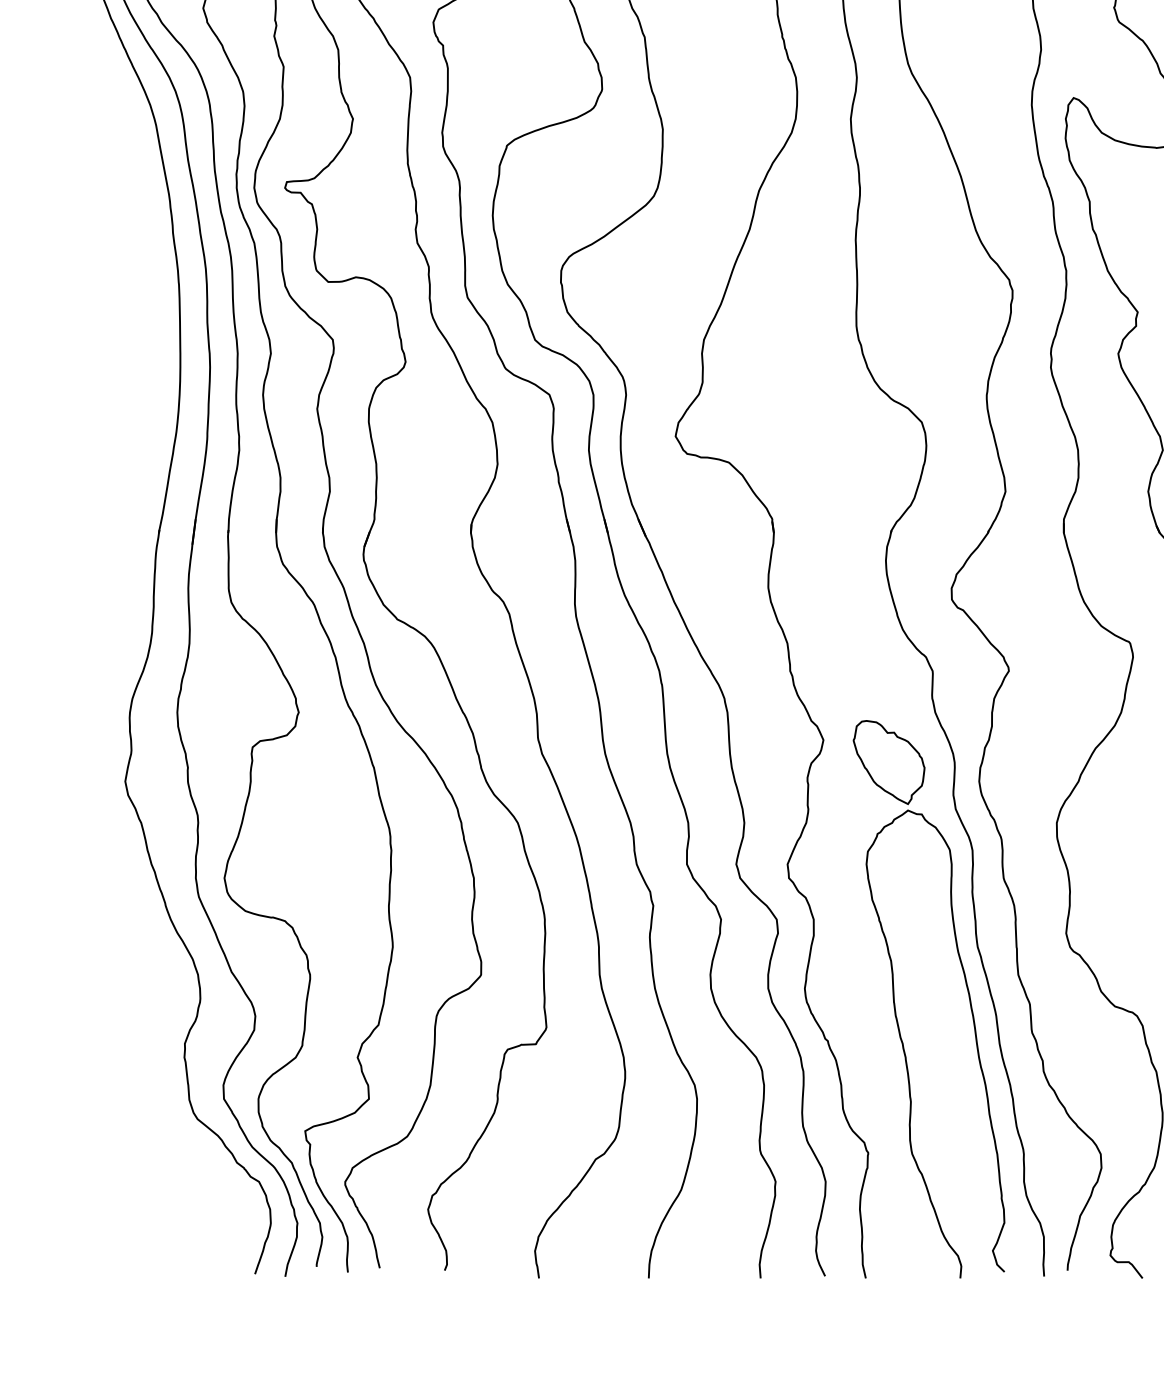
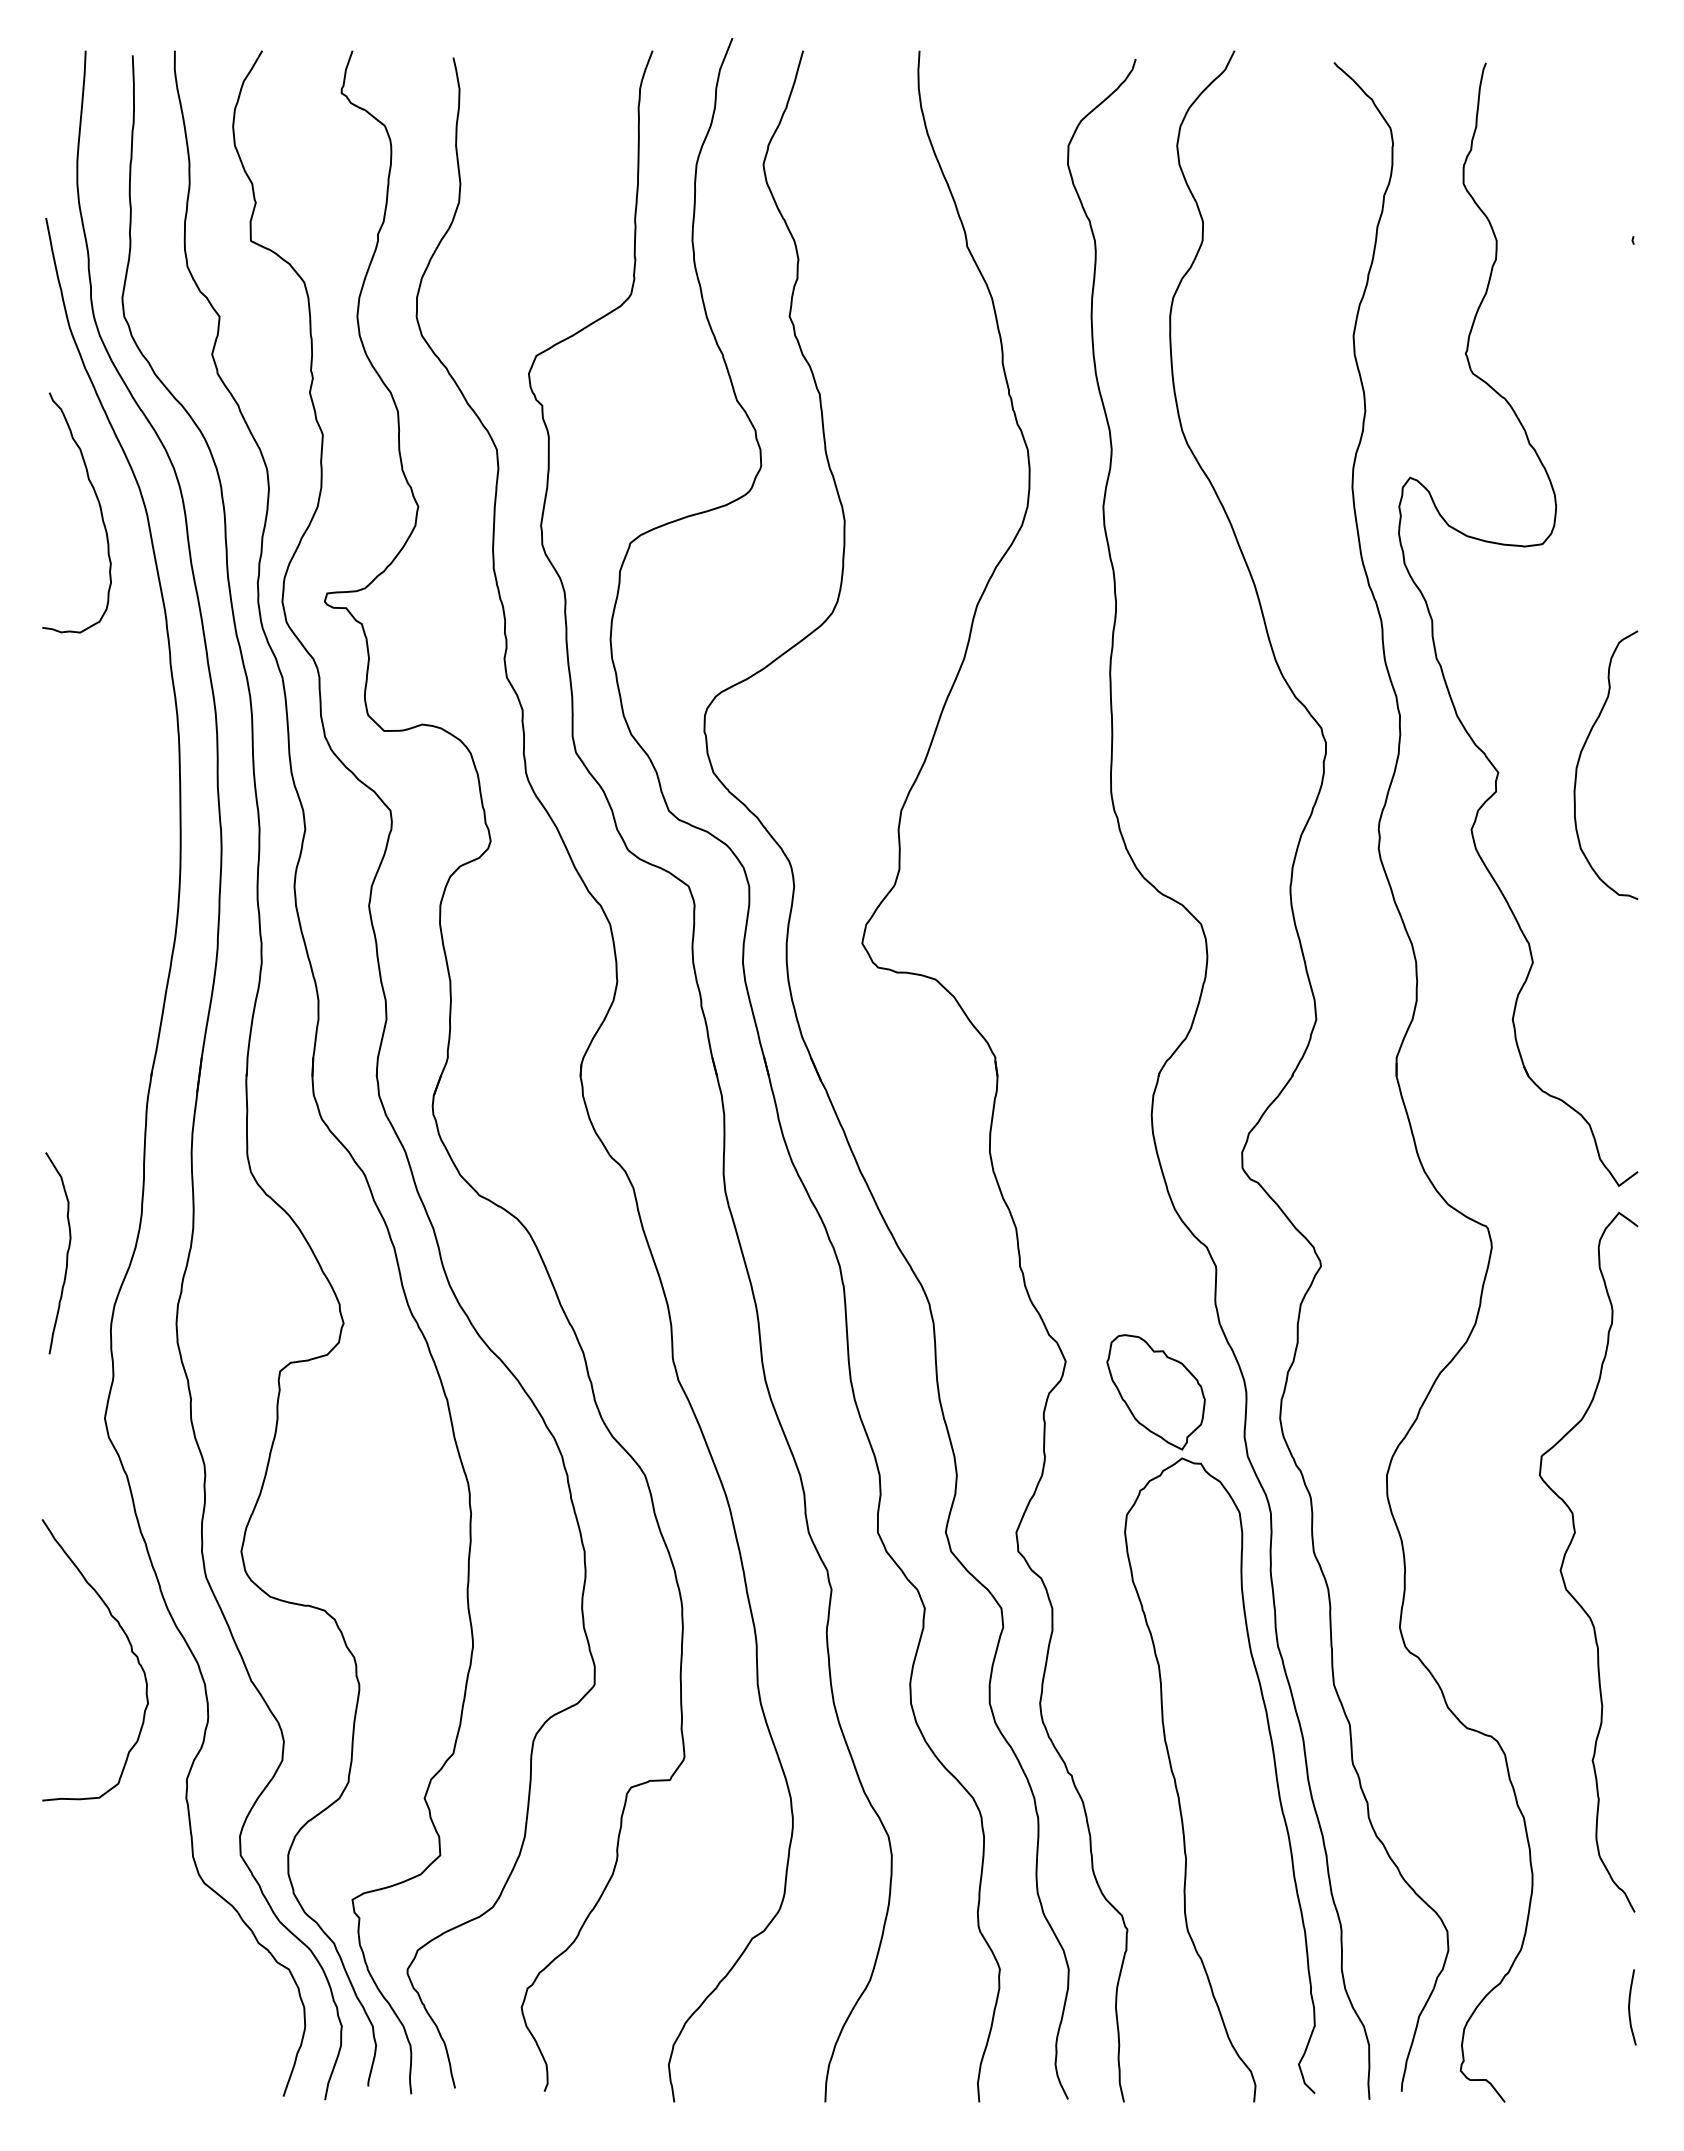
curve: (121, 120) -> (99, 508), added
curve: (97, 661) -> (66, 1253), added
curve: (144, 951) -> (131, 1652), added

